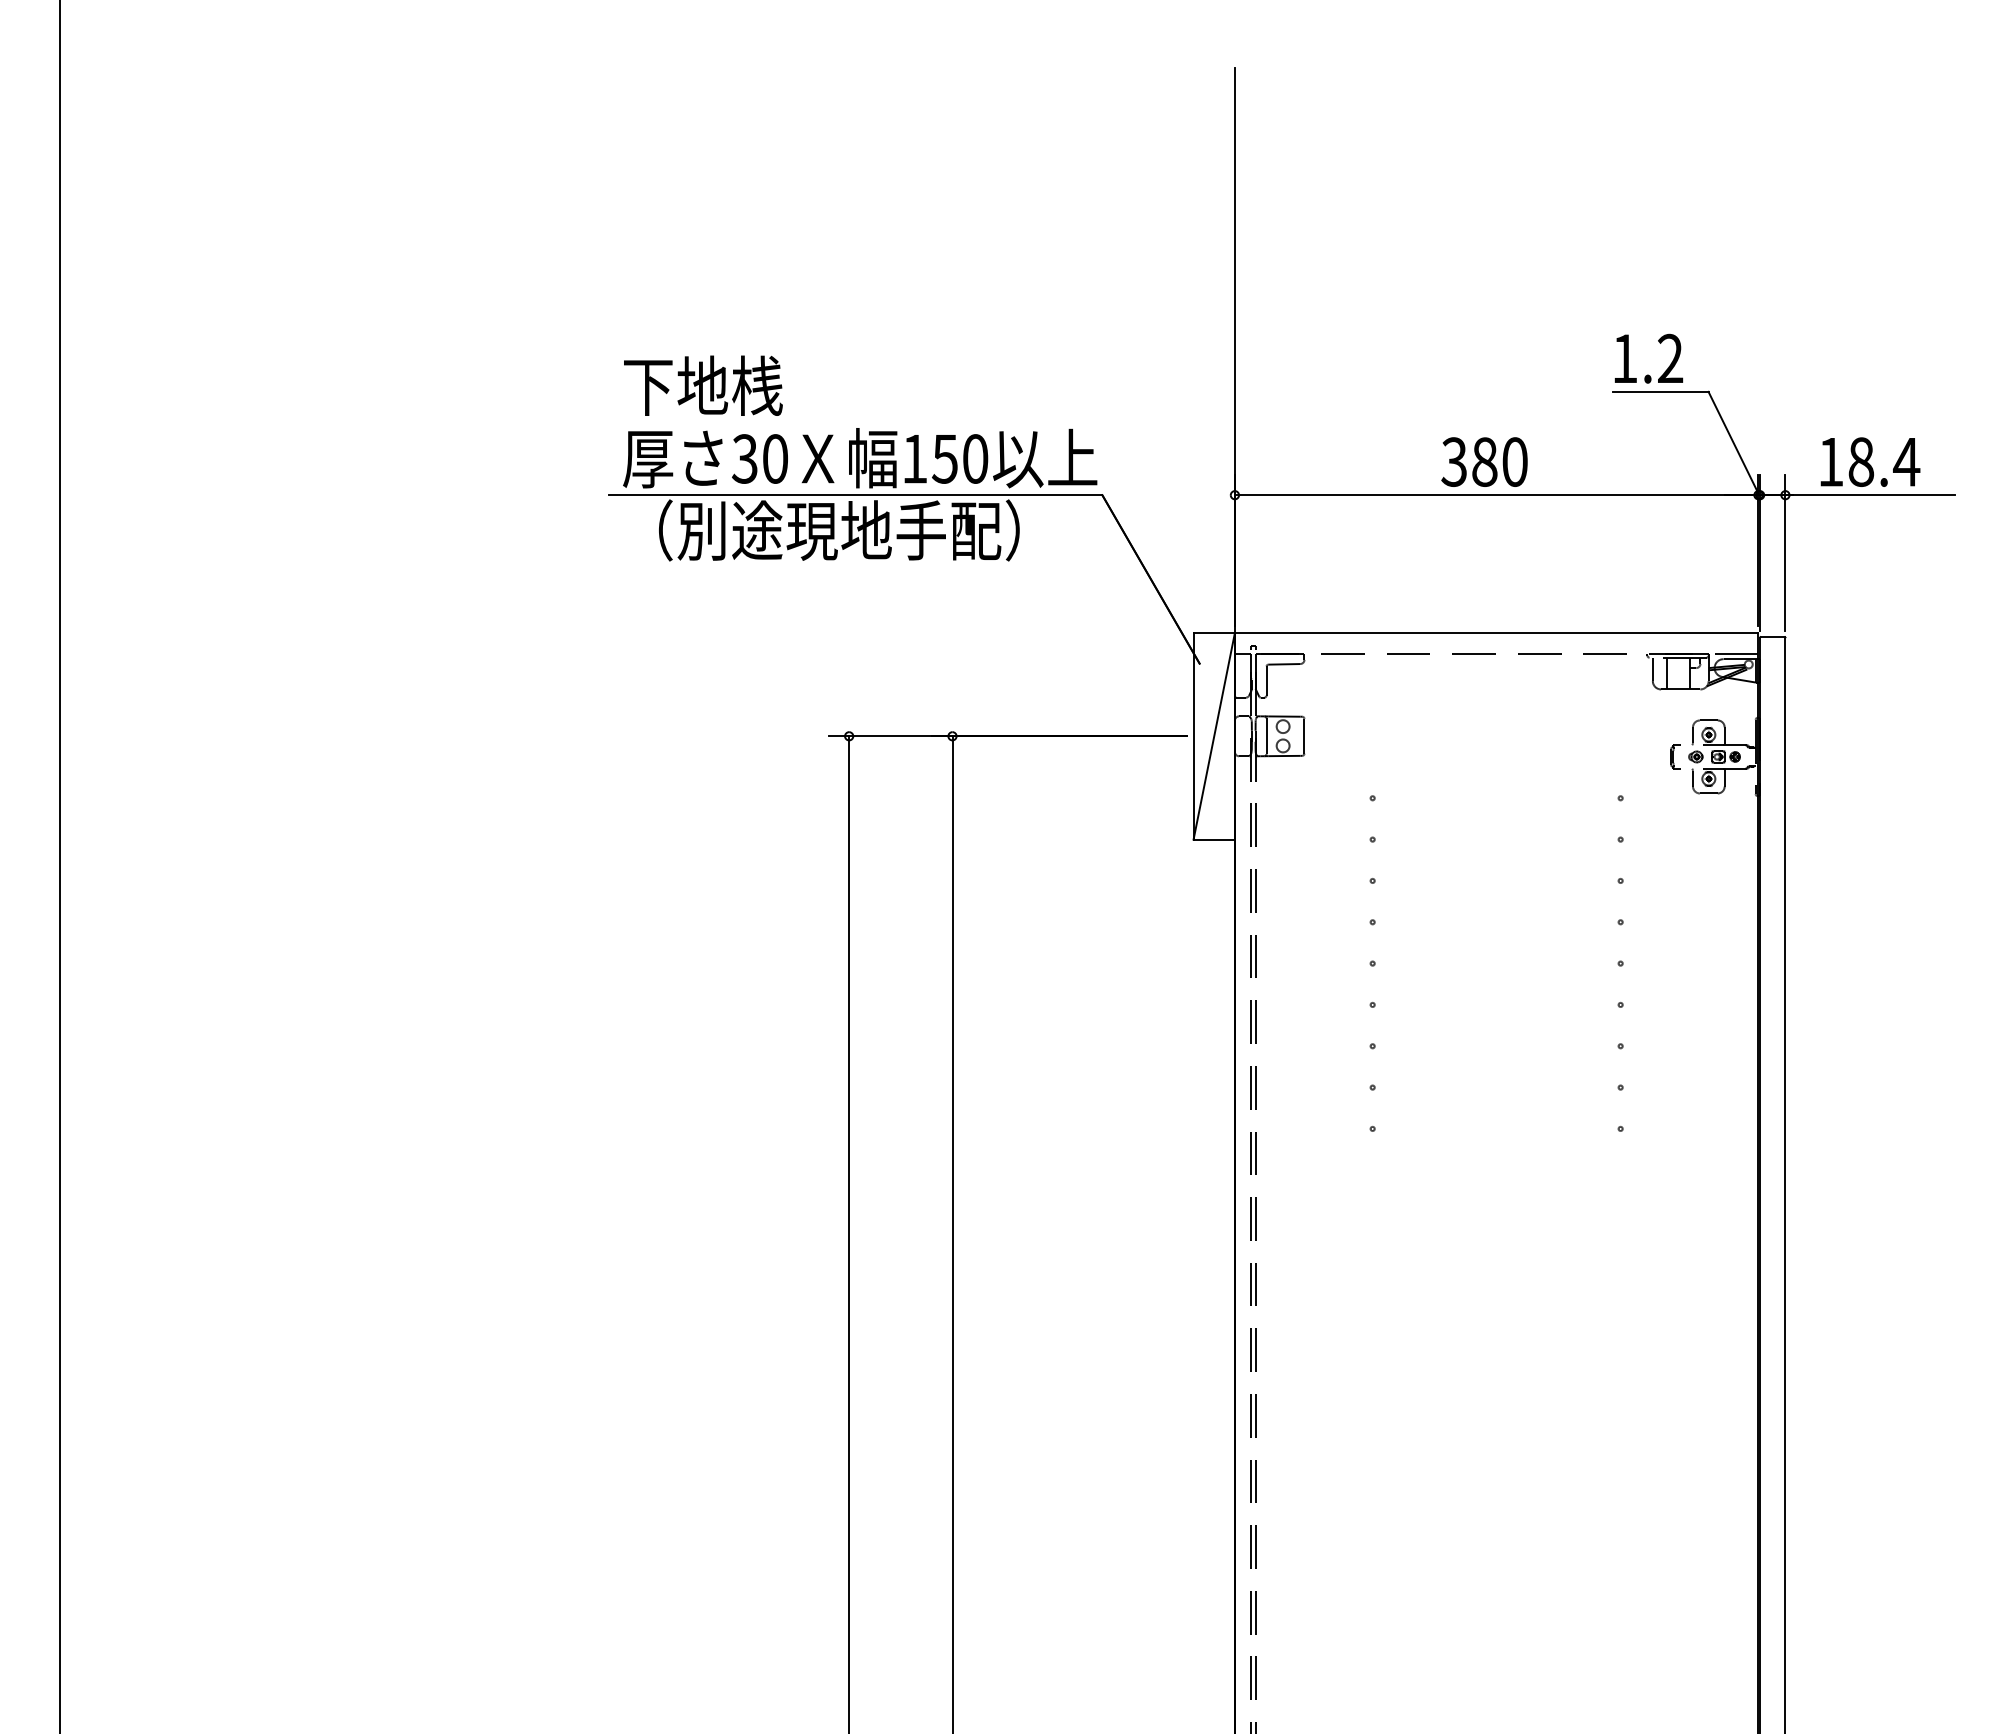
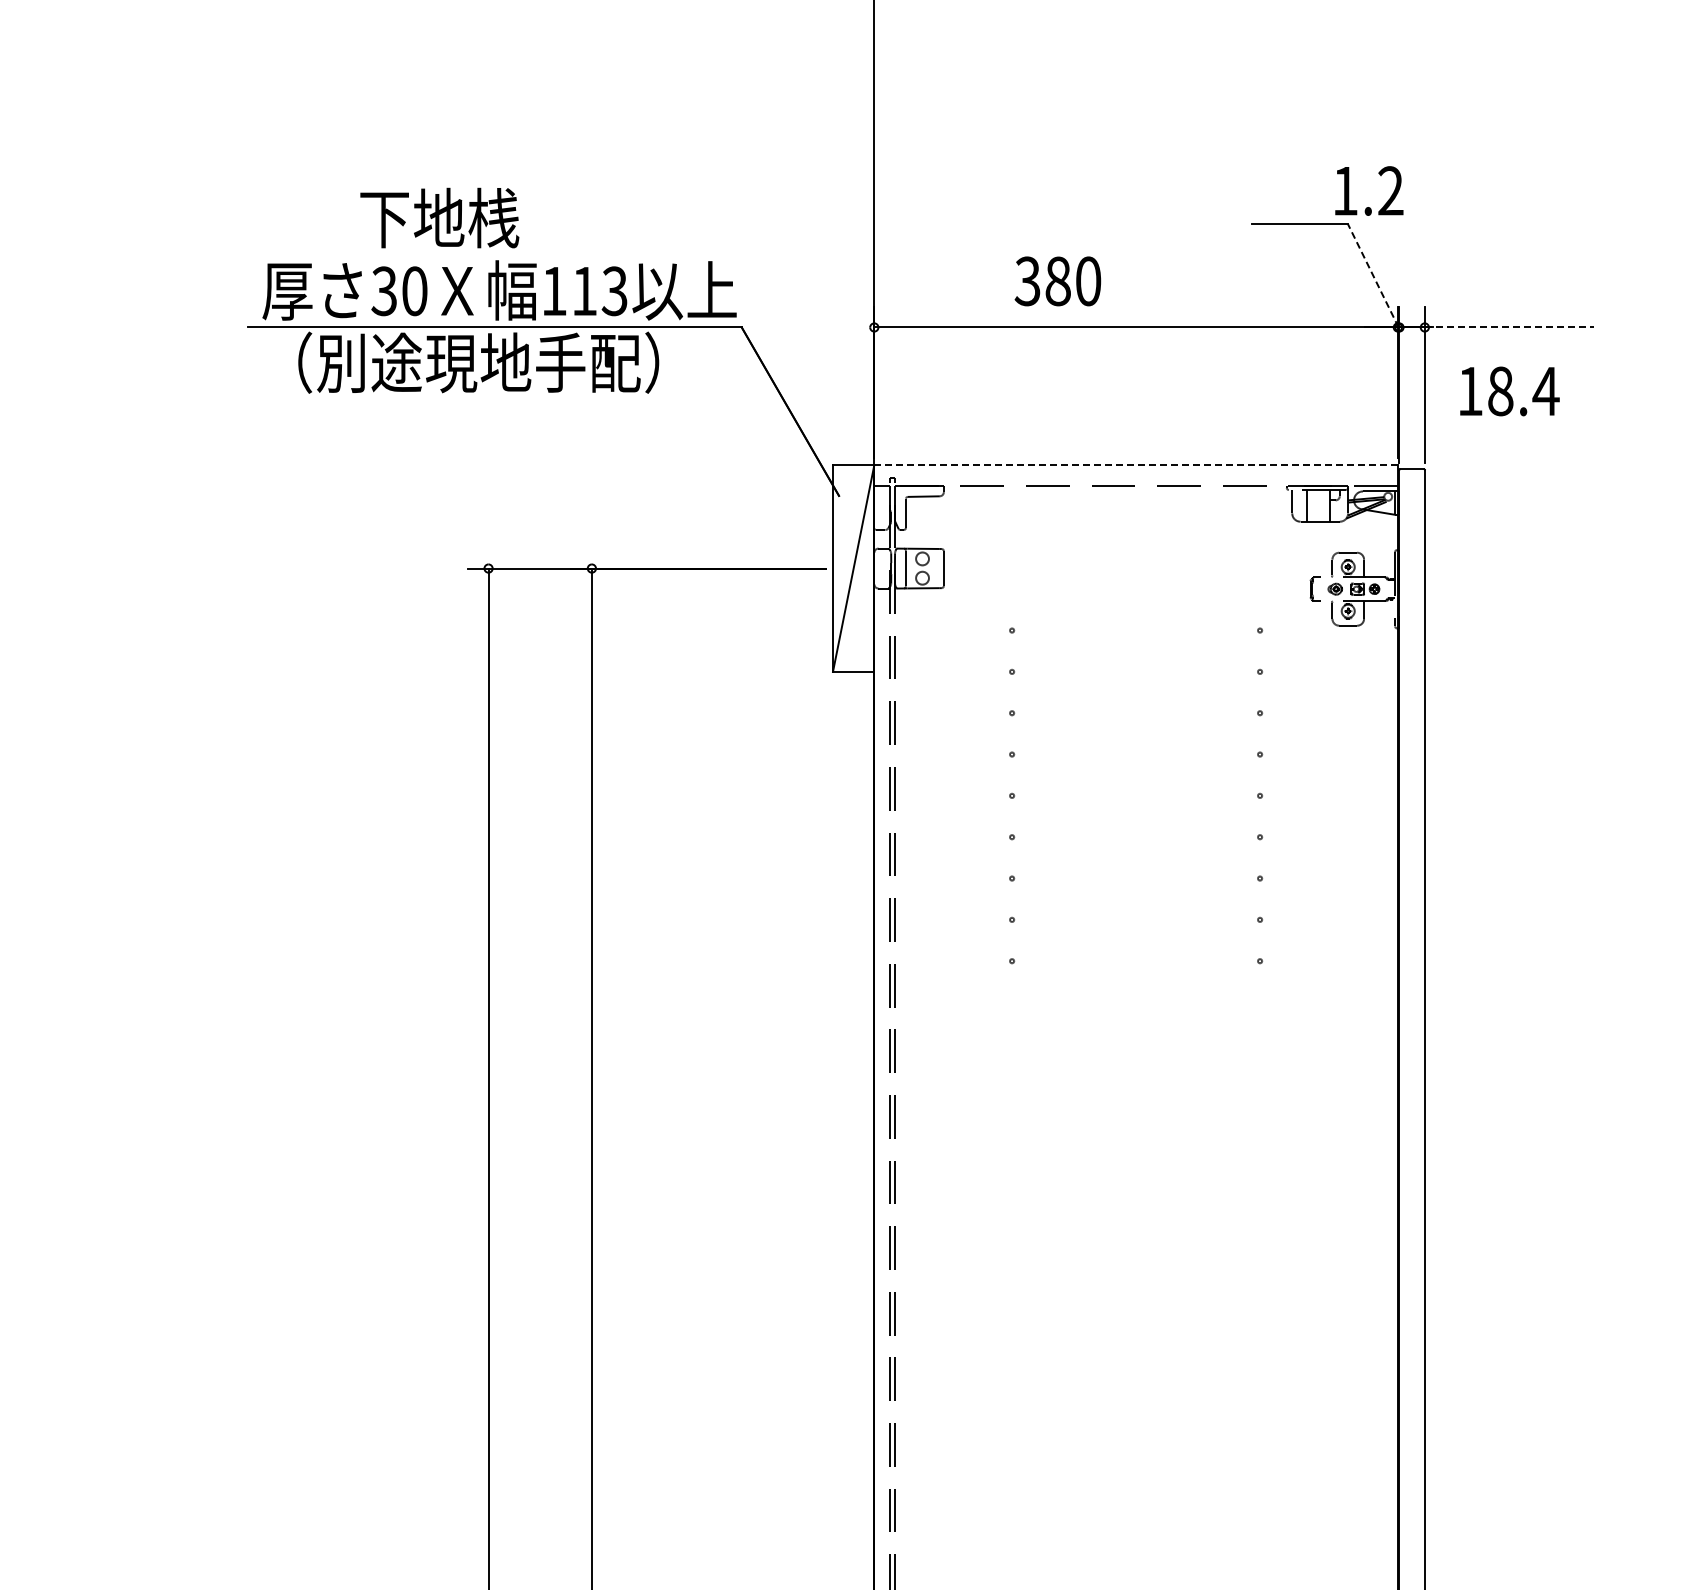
text: (1648, 358) -> (1368, 190), moved
text: (703, 385) -> (439, 217), moved
line: (1733, 443) -> (1372, 275), solid -> dashed
text: (960, 458) -> (599, 290), 150 -> 113
text: (1484, 461) -> (1057, 280), moved
text: (1870, 461) -> (1509, 390), moved
line: (1869, 495) -> (1508, 327), solid -> dashed
line: (1496, 632) -> (1135, 464), solid -> dashed

